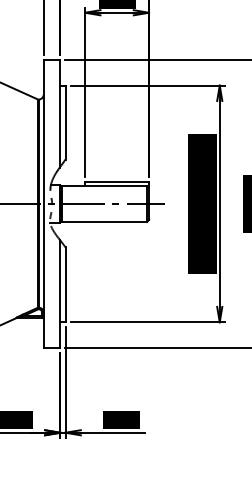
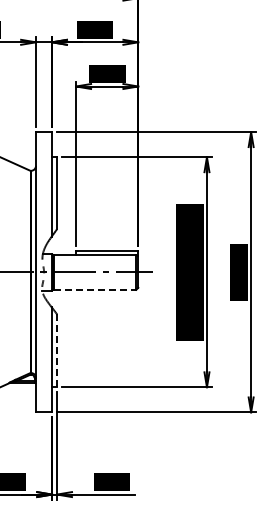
line: (105, 221) -> (95, 289), solid -> dashed
line: (65, 284) -> (57, 350), solid -> dashed

